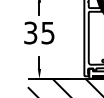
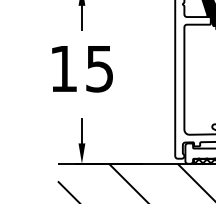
text: (30, 32) -> (63, 67), 35 -> 15

